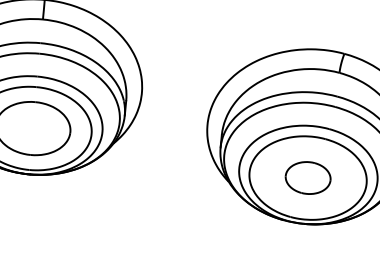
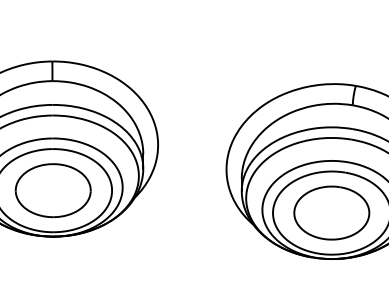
part: (307, 177) -> (331, 212), size x1.67

